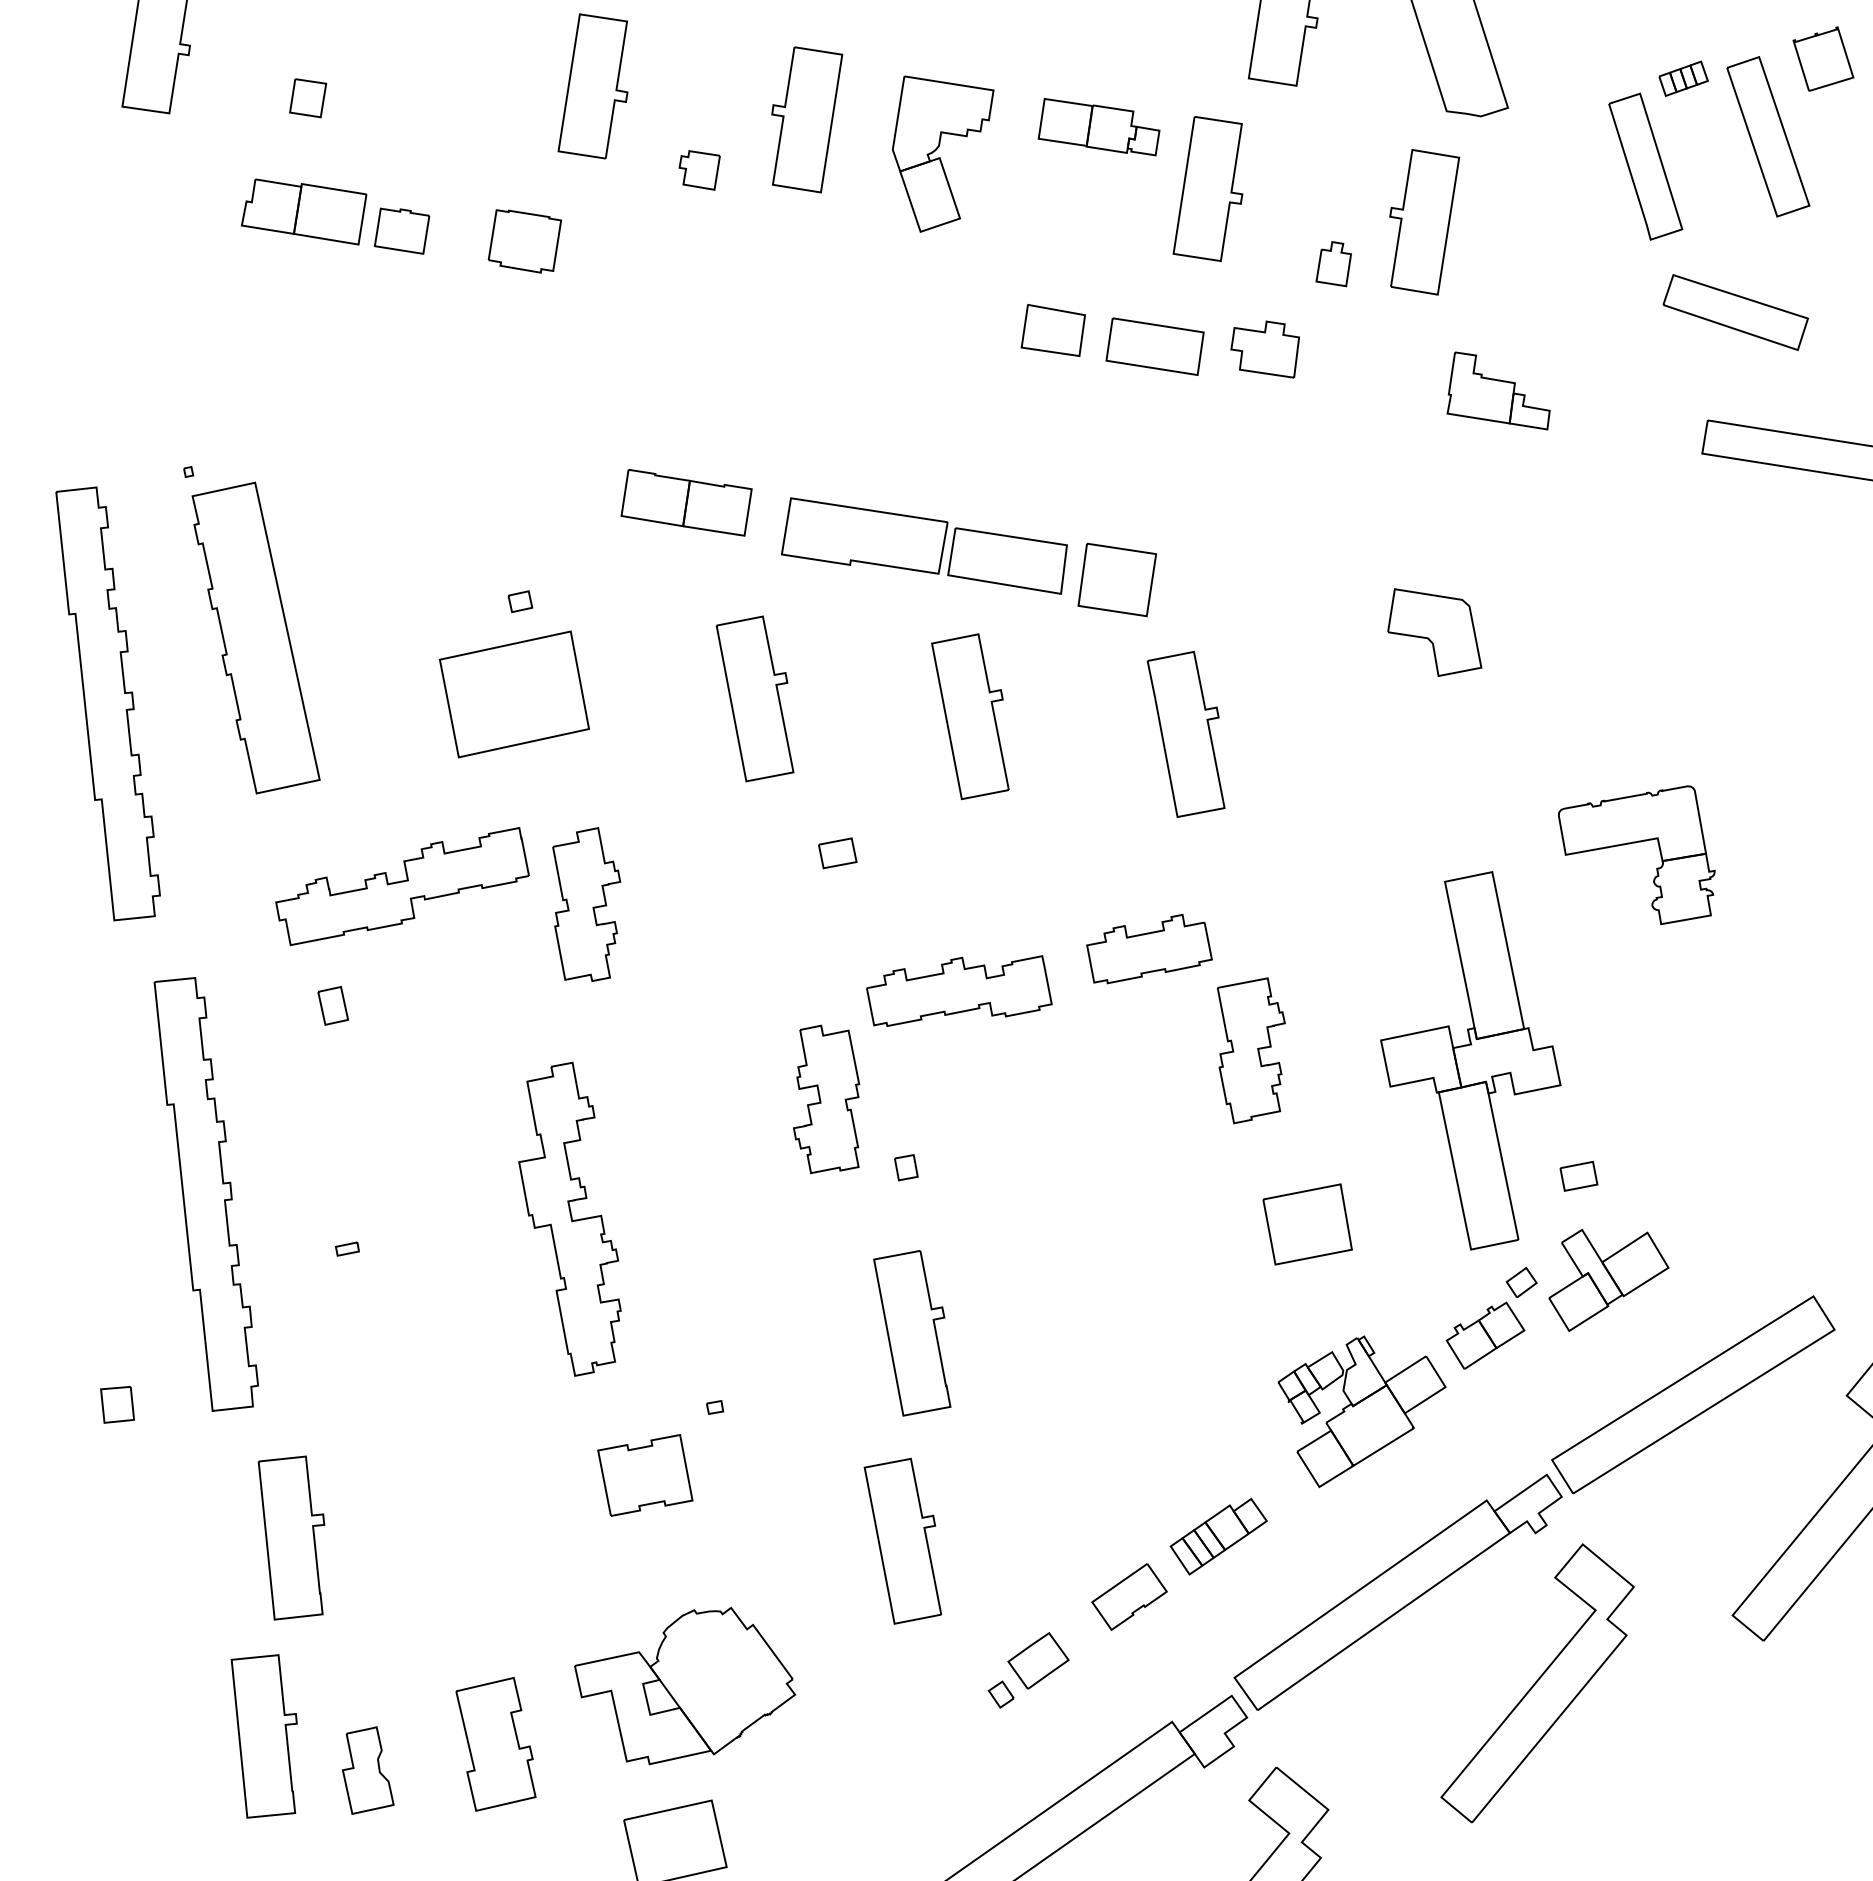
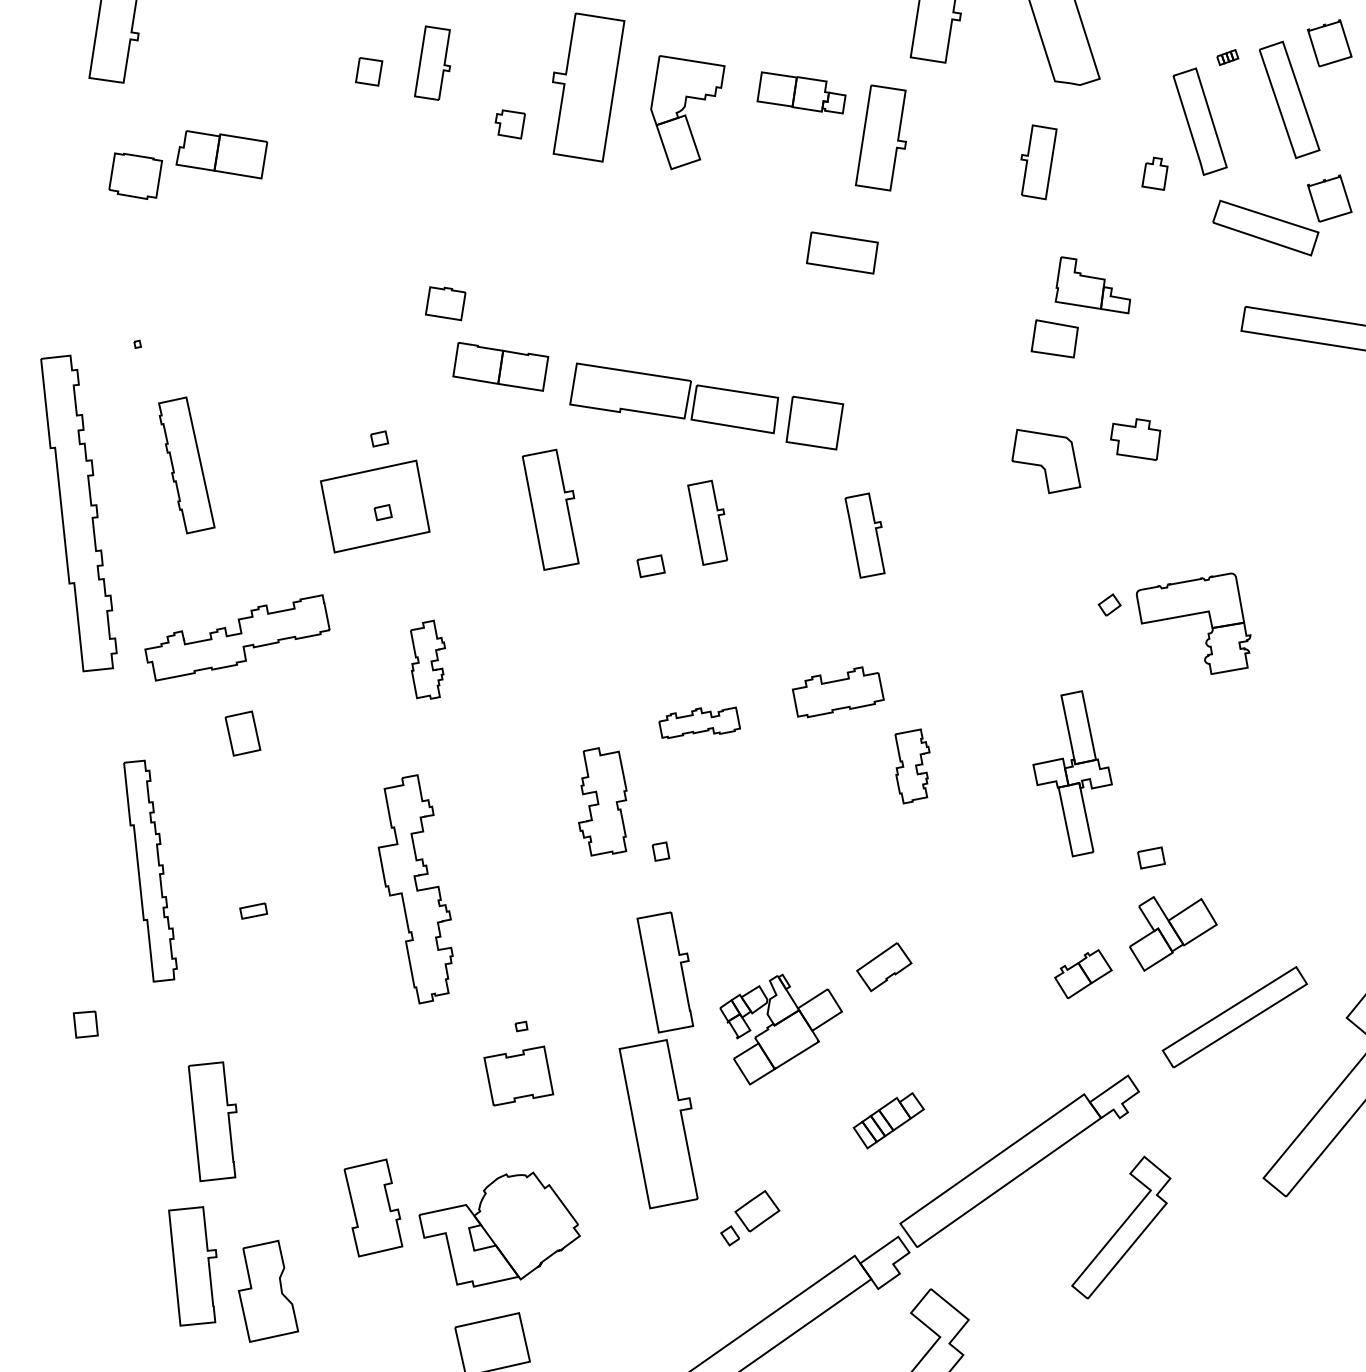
part: (1683, 78) -> (1227, 57), size x0.6
part: (592, 86) -> (432, 63), size x0.7
part: (308, 98) -> (369, 72), moved
part: (807, 119) -> (588, 87), size x1.4
part: (1424, 222) -> (1038, 162), size x0.7
part: (401, 230) -> (445, 303), moved
part: (524, 241) -> (135, 176), moved
part: (1333, 264) -> (1154, 174), moved
part: (1823, 271) -> (1329, 198), added
part: (1052, 330) -> (1054, 338), moved
part: (1264, 349) -> (1135, 439), moved
part: (255, 637) -> (186, 465), size x0.6
part: (525, 702) -> (383, 512), added
part: (970, 716) -> (707, 522), size x0.7
part: (1185, 733) -> (864, 535), size x0.7
part: (837, 853) -> (650, 566), moved
part: (402, 886) -> (237, 637), moved
part: (586, 904) -> (427, 659), size x0.7
part: (959, 990) -> (699, 722), size x0.6
part: (333, 1005) -> (243, 733), size x1.6
part: (1250, 1050) -> (911, 766), size x0.7
part: (1470, 1060) -> (1072, 773), size x0.6
part: (205, 1194) -> (149, 871), size x0.7
part: (1307, 1224) -> (953, 893), removed
part: (346, 1248) -> (252, 910), size x1.6
part: (1521, 1281) -> (1109, 604), moved
part: (1693, 1394) -> (1235, 1017), size x0.7
part: (1361, 1411) -> (780, 1029), moved
part: (645, 1475) -> (518, 1076), moved
part: (902, 1540) -> (658, 1123), size x1.4
part: (1129, 1596) -> (884, 966), moved
part: (1537, 1683) -> (1121, 1227), size x0.7
part: (495, 1744) -> (373, 1208), moved
part: (368, 1770) -> (268, 1291), size x1.6

